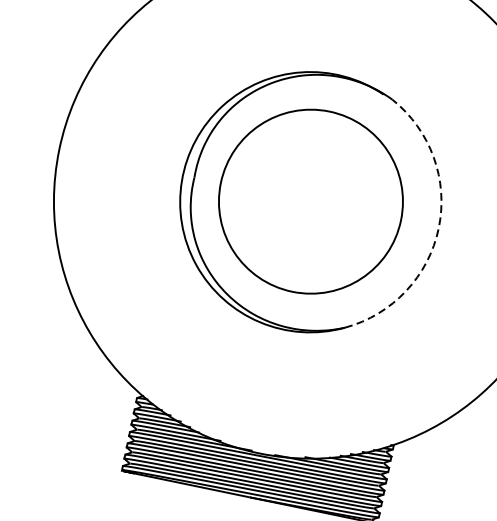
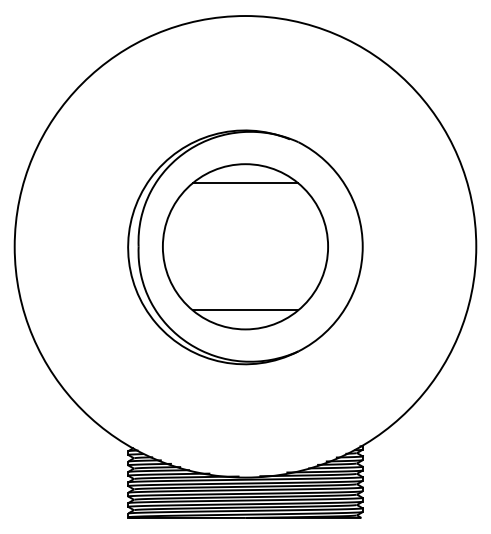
line: (325, 132) -> (245, 183), added
arc: (438, 227) -> (362, 246), dashed -> solid
line: (296, 271) -> (245, 310), added

